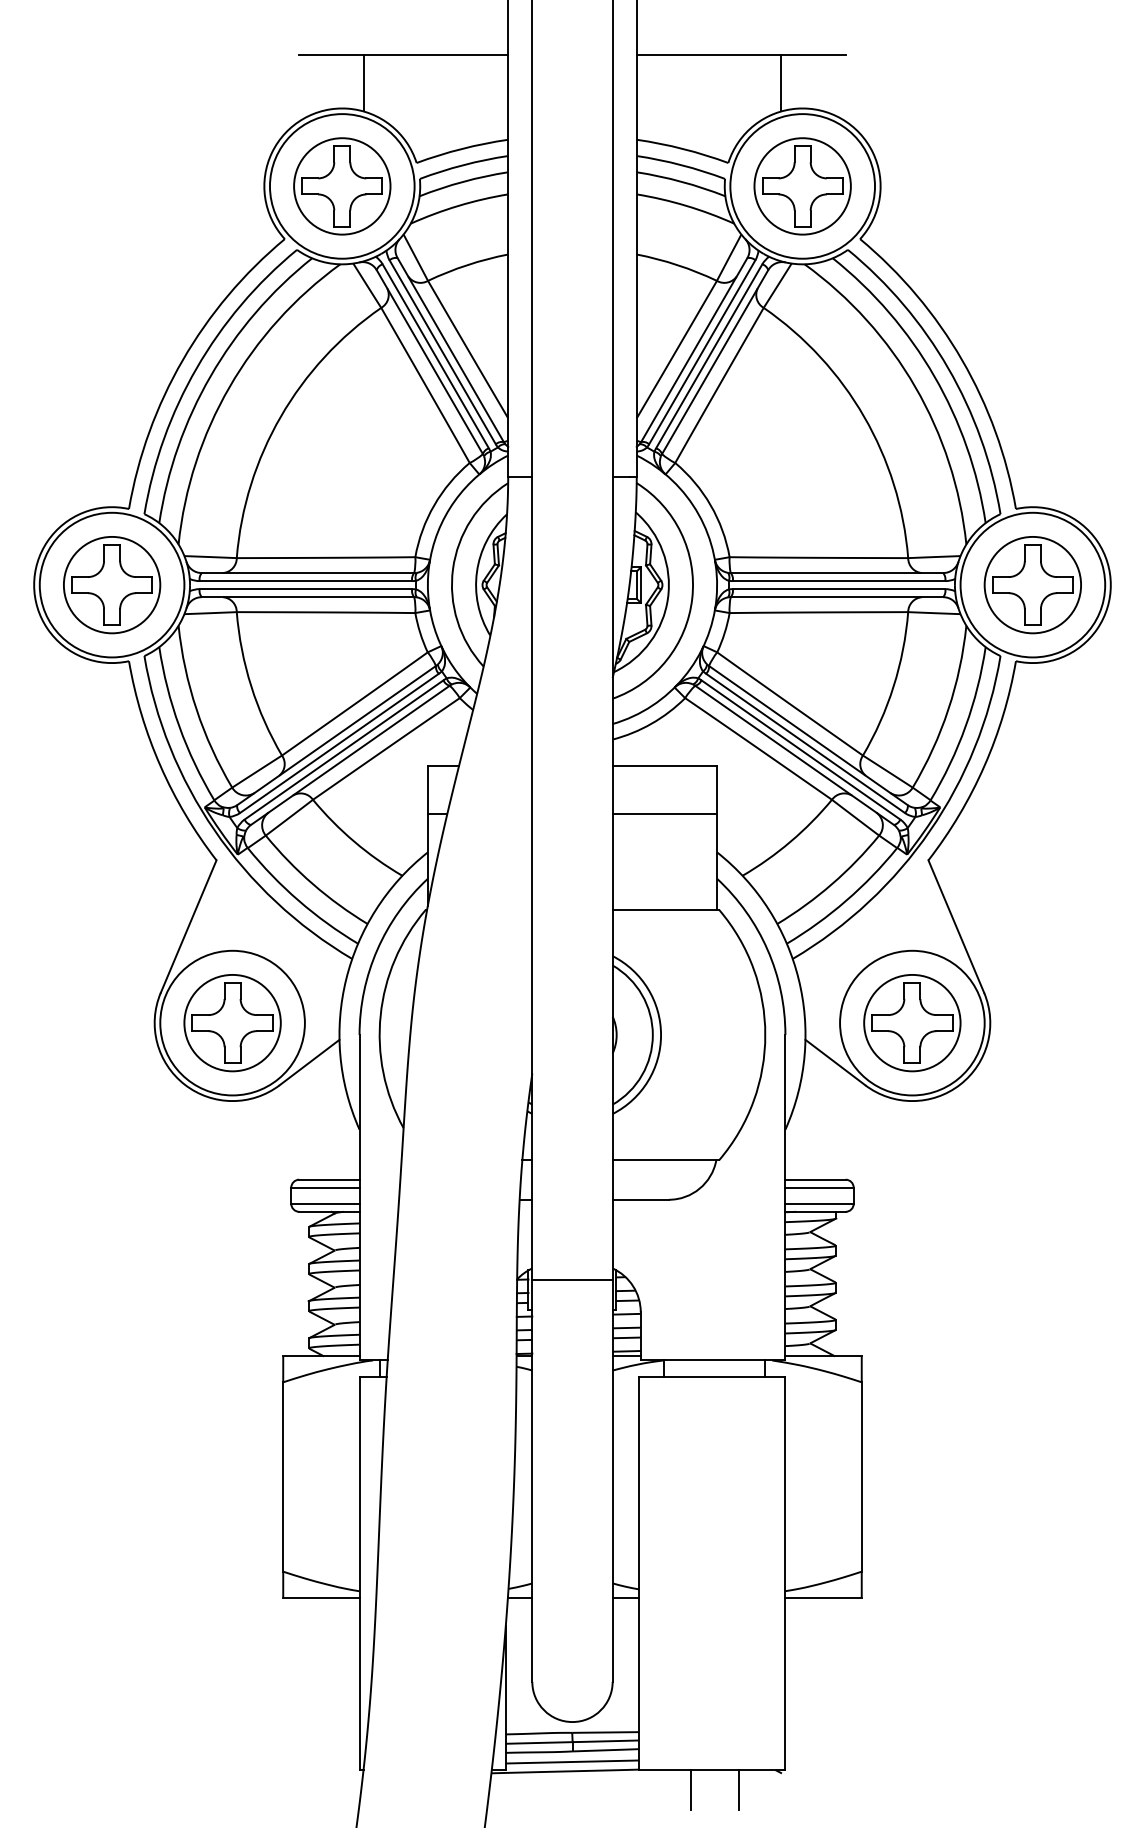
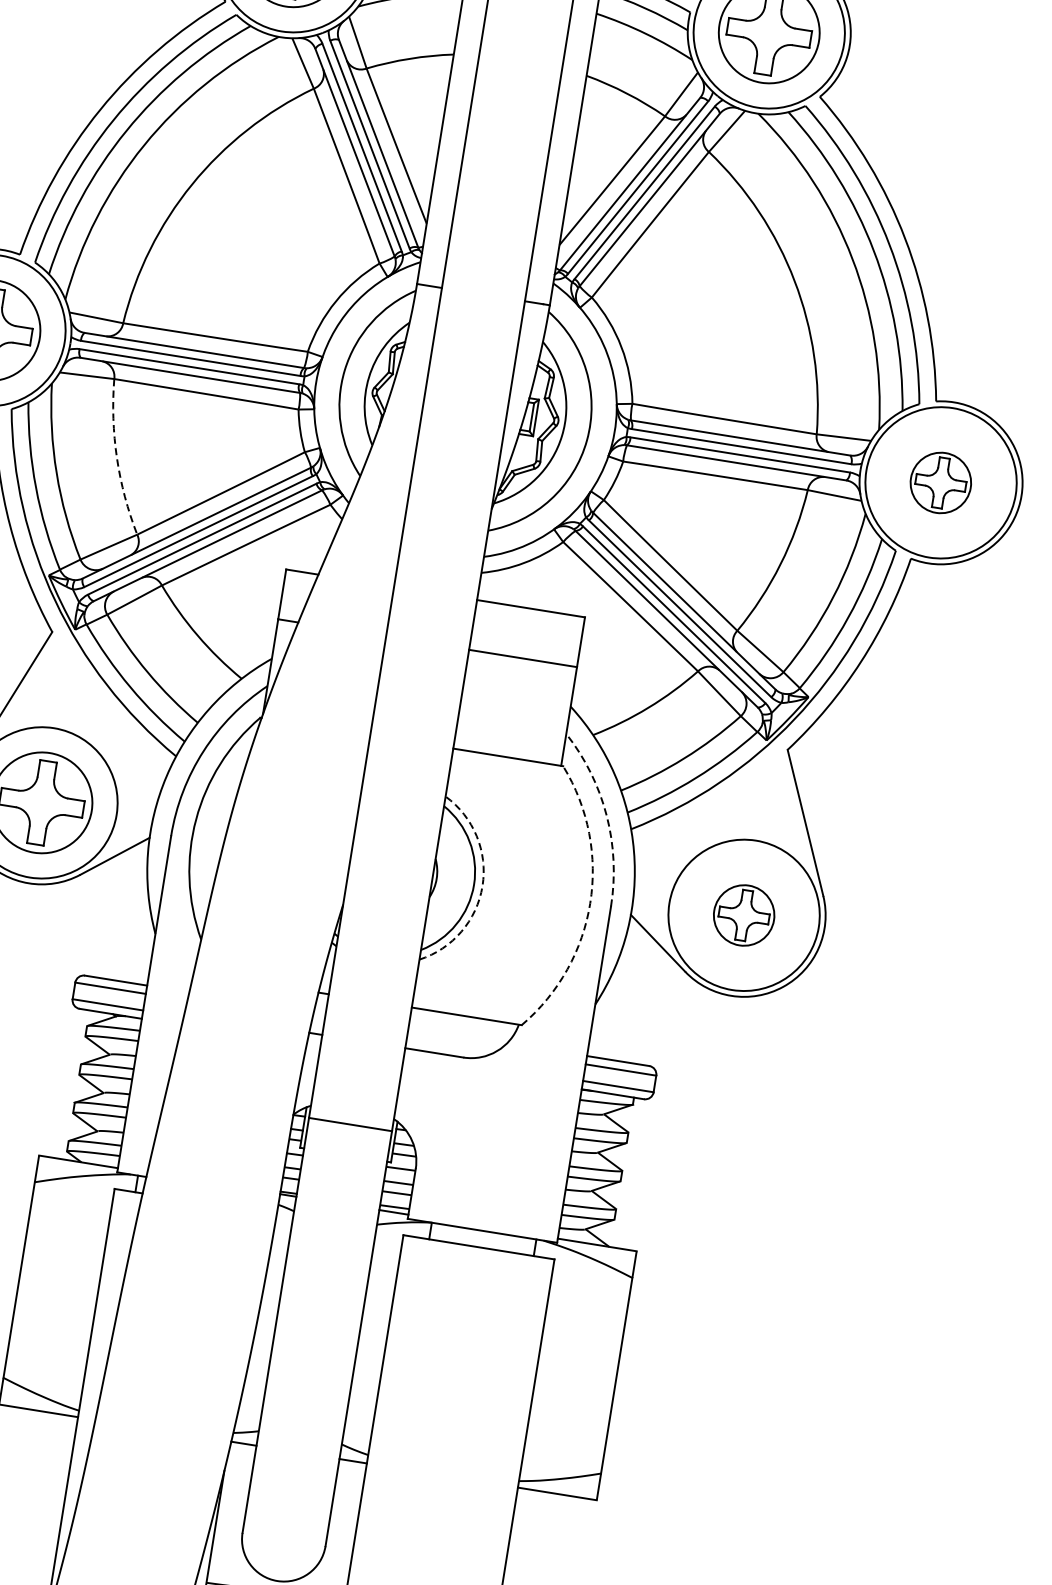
part: (1032, 585) -> (940, 483), size x0.6
arc: (251, 686) -> (117, 458), solid -> dashed
arc: (767, 949) -> (606, 815), solid -> dashed
part: (912, 1023) -> (744, 915), size x0.6
arc: (661, 1035) -> (482, 886), solid -> dashed
arc: (765, 1035) -> (590, 903), solid -> dashed

